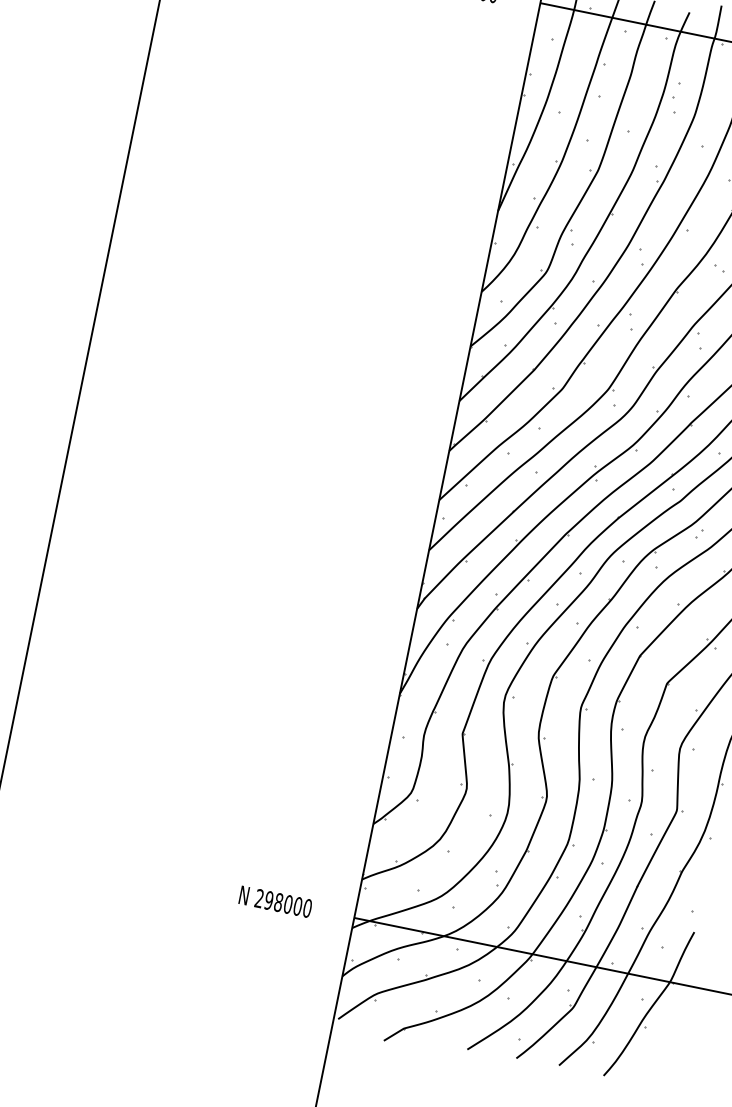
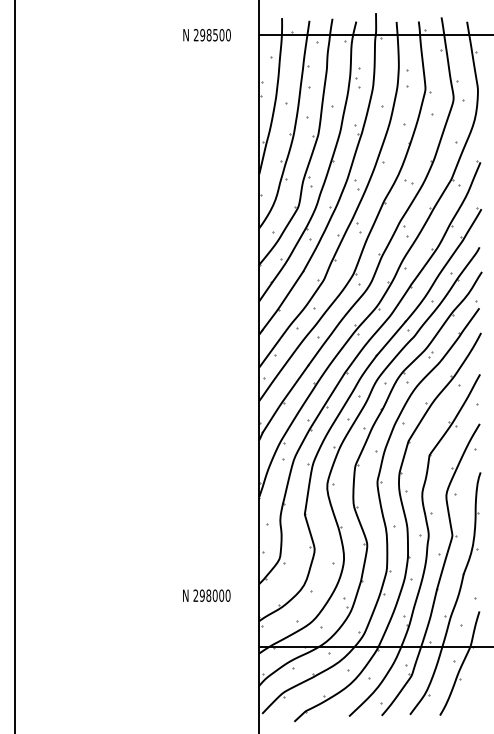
text: (275, 901) -> (206, 595), moved

